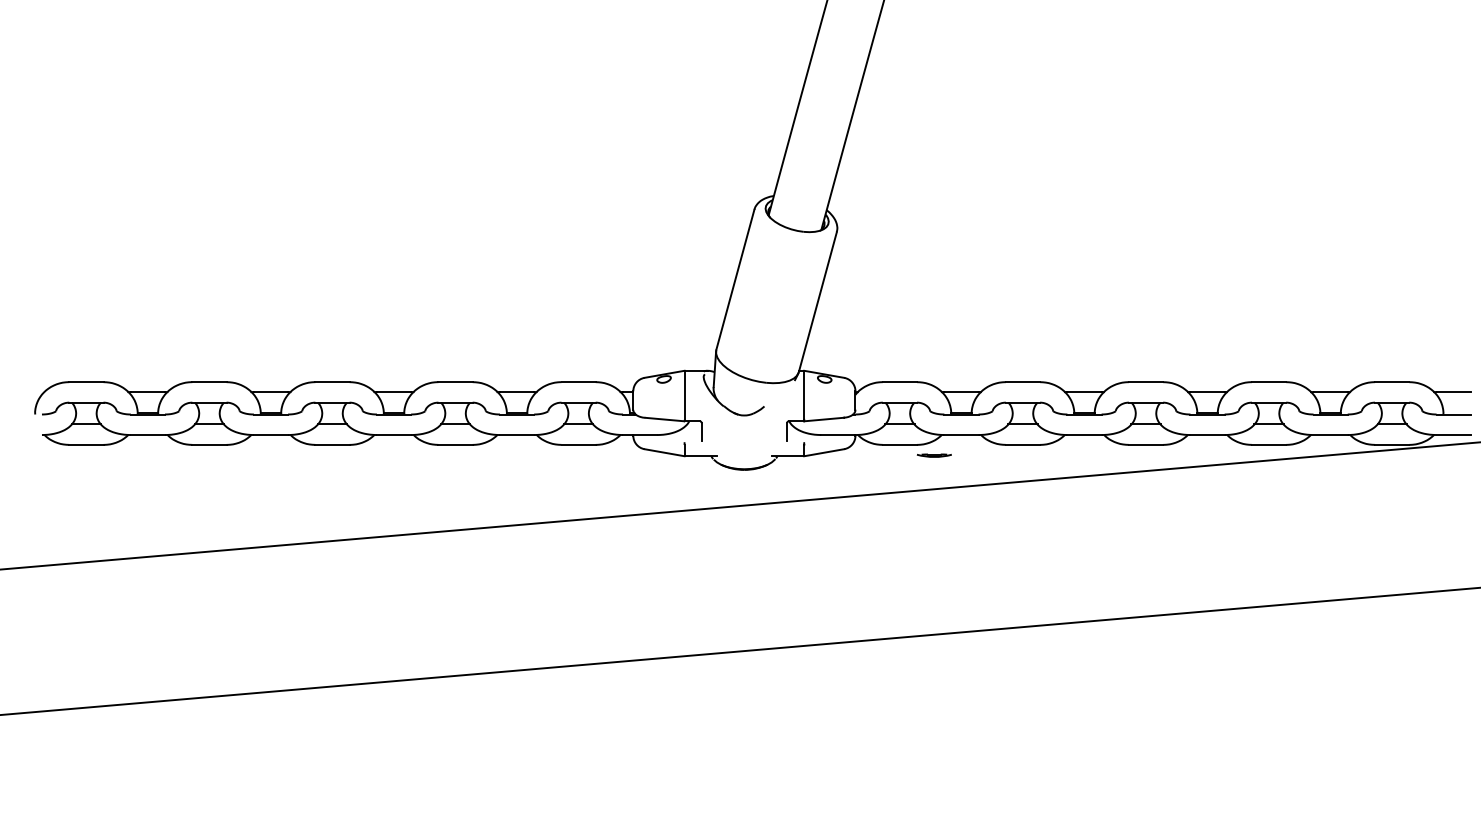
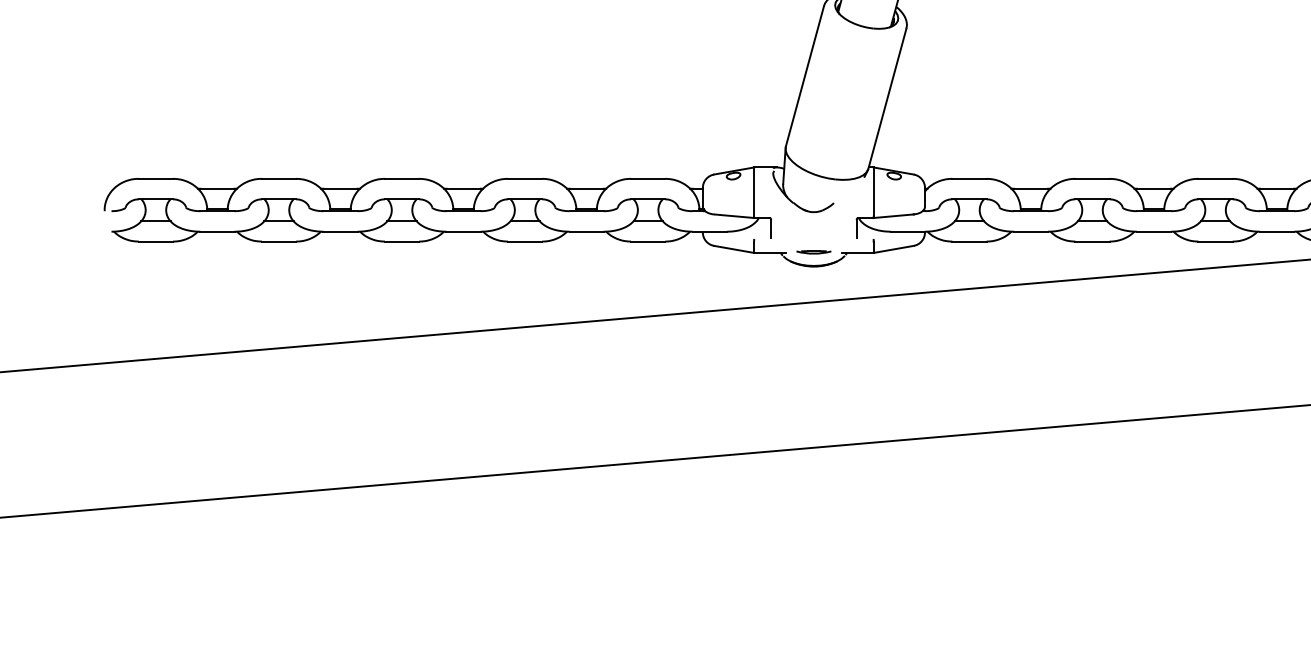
line: (933, 455) -> (813, 252), moved

